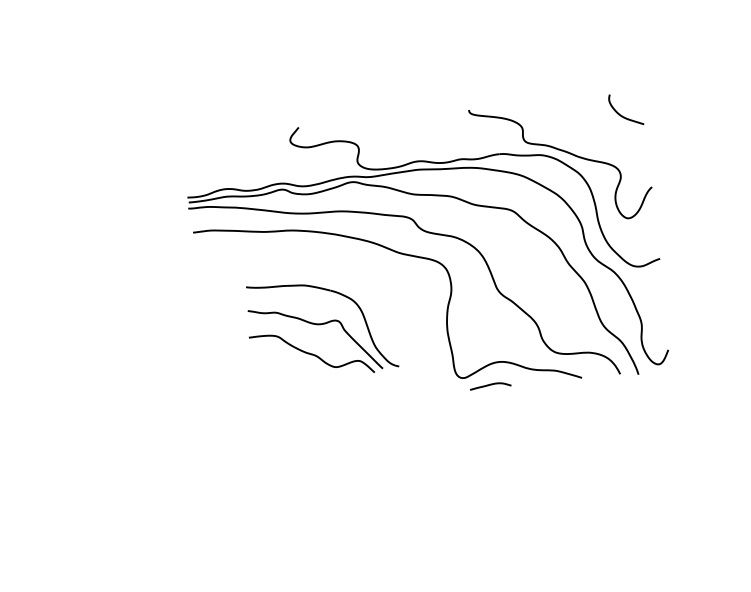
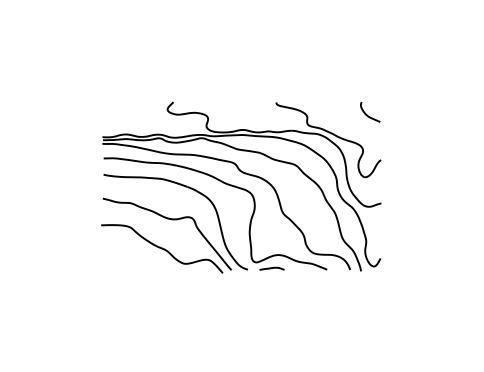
part: (321, 327) -> (174, 223), size x1.67

